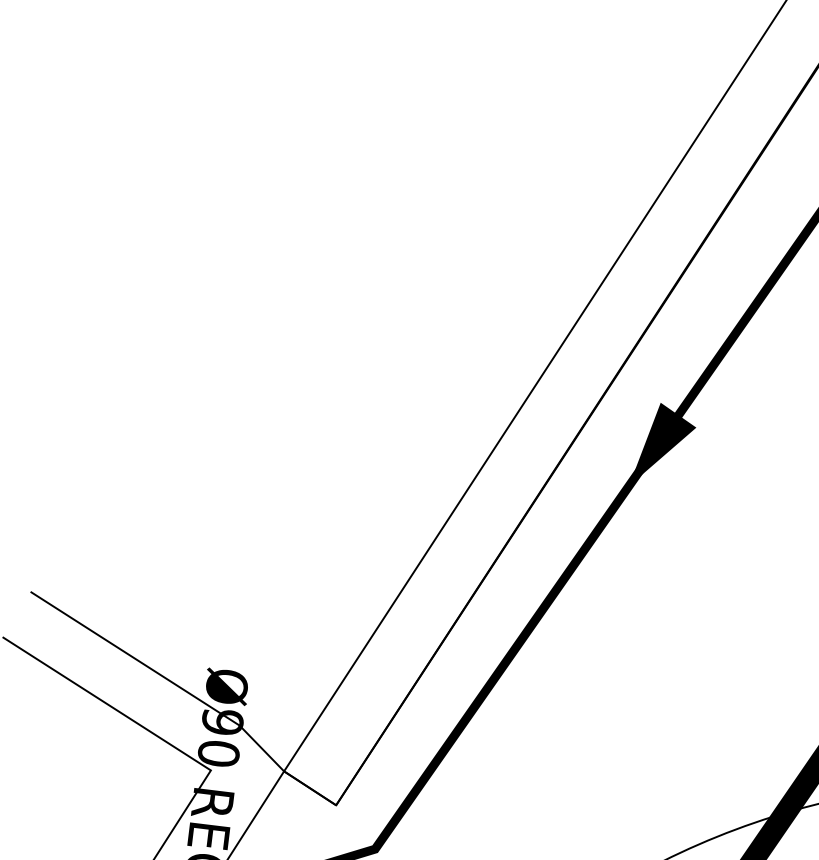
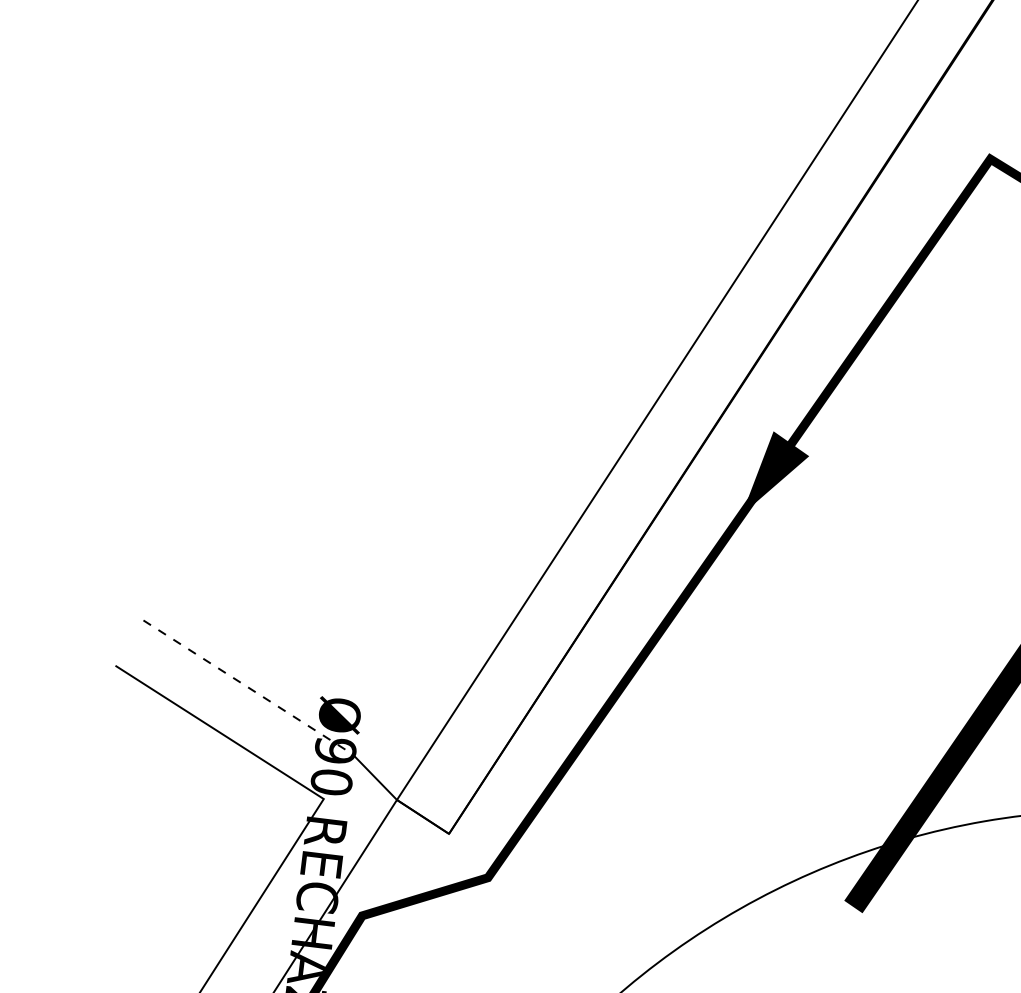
line: (135, 658) -> (248, 687), solid -> dashed

